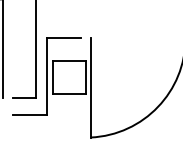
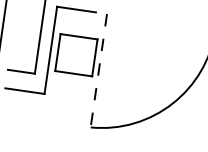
line: (90, 87) -> (98, 70), solid -> dashed

